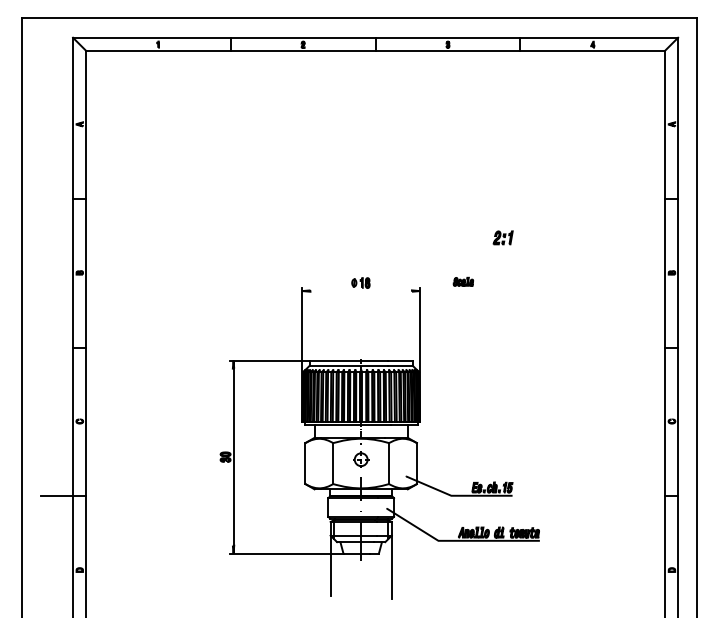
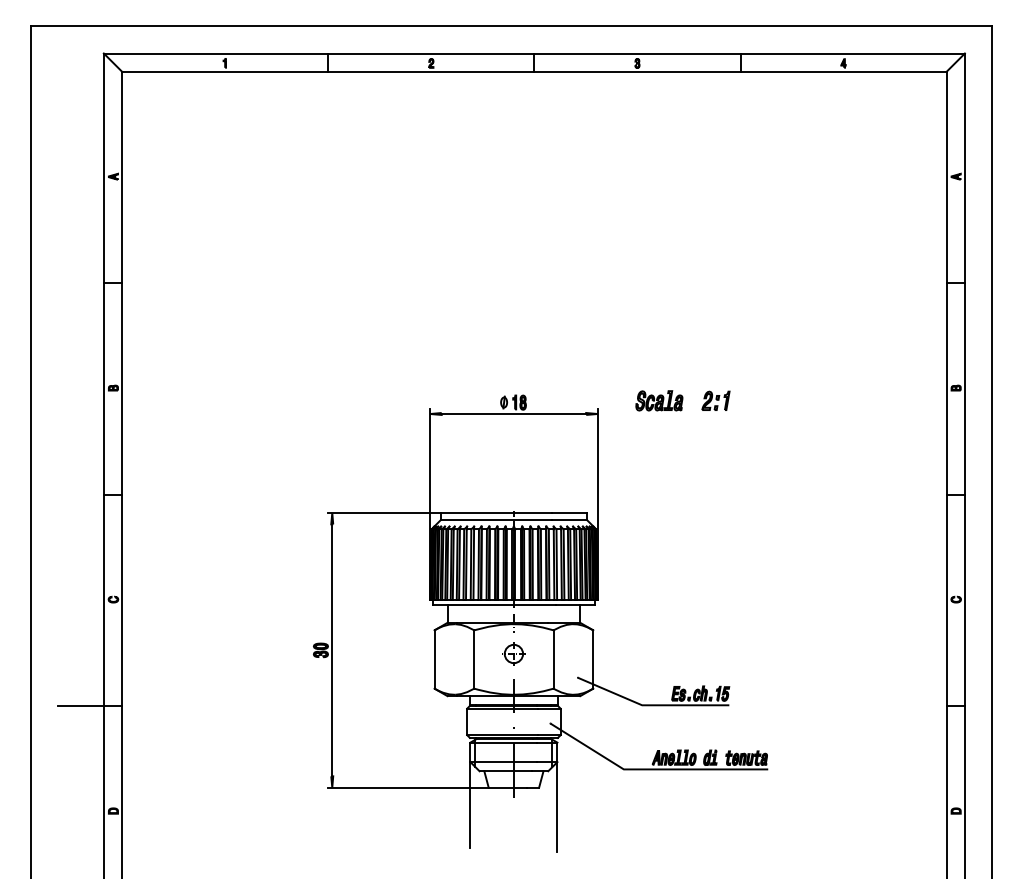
part: (502, 237) -> (715, 400), moved
part: (463, 281) -> (659, 400), size x1.67
line: (360, 291) -> (512, 414), added

